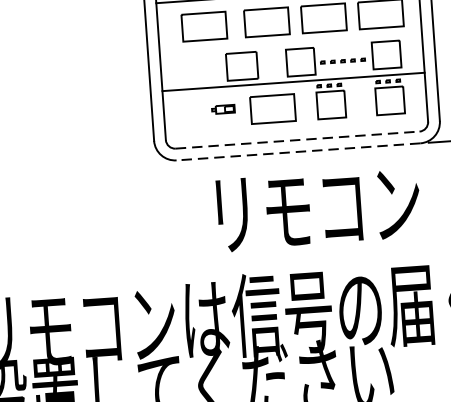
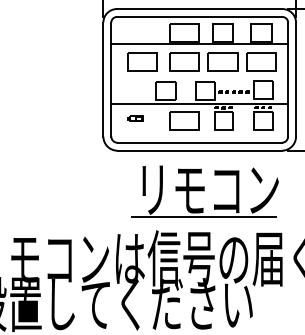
part: (223, 109) -> (135, 118), moved
line: (298, 139) -> (200, 142), dashed -> solid
line: (298, 151) -> (199, 150), dashed -> solid
line: (312, 248) -> (204, 216), added

